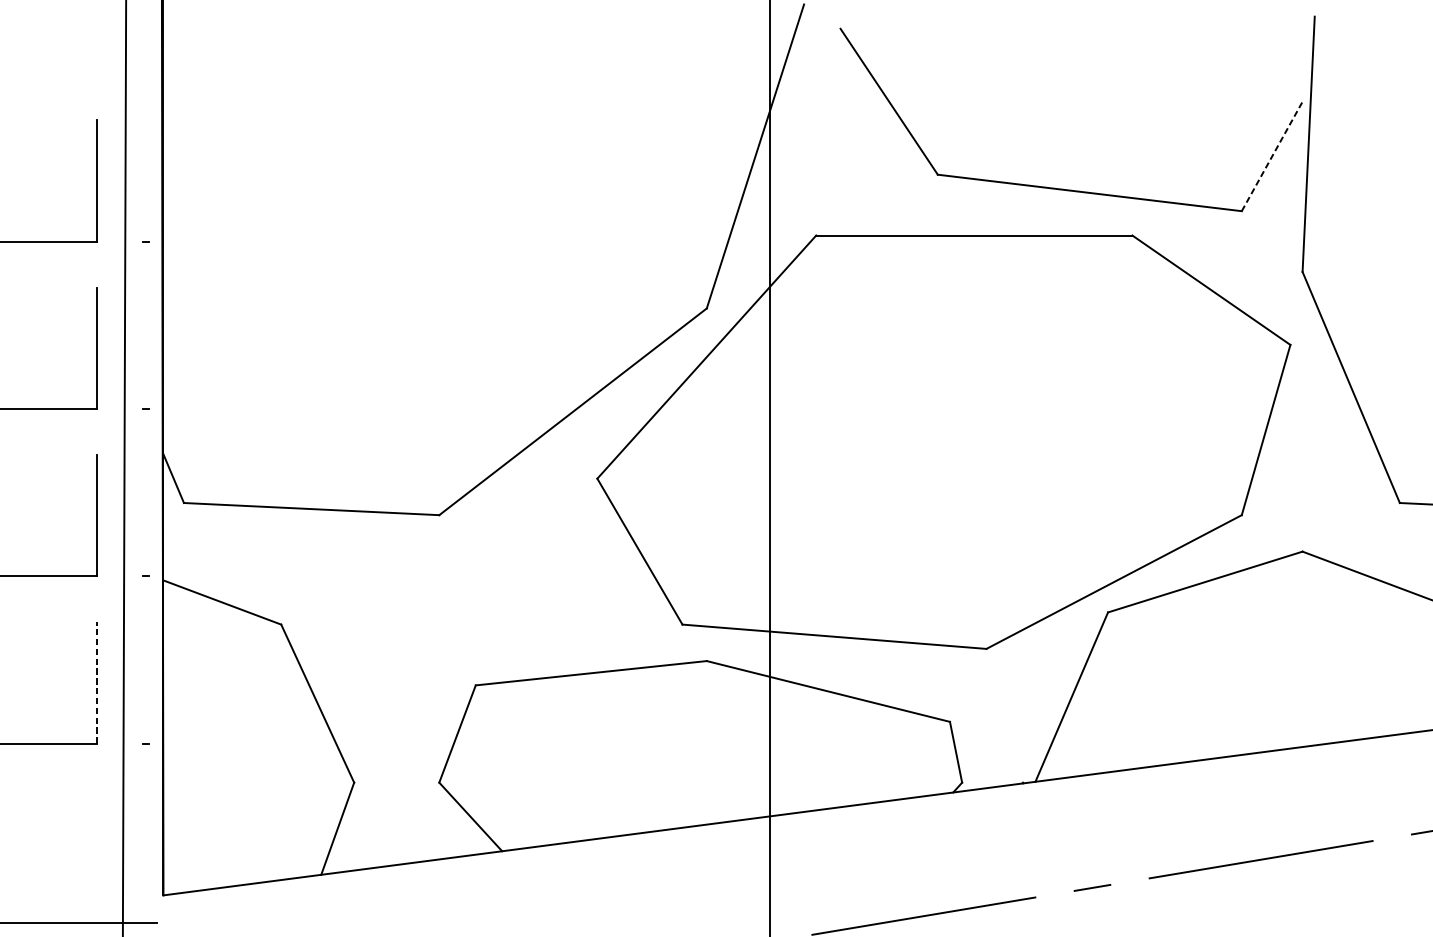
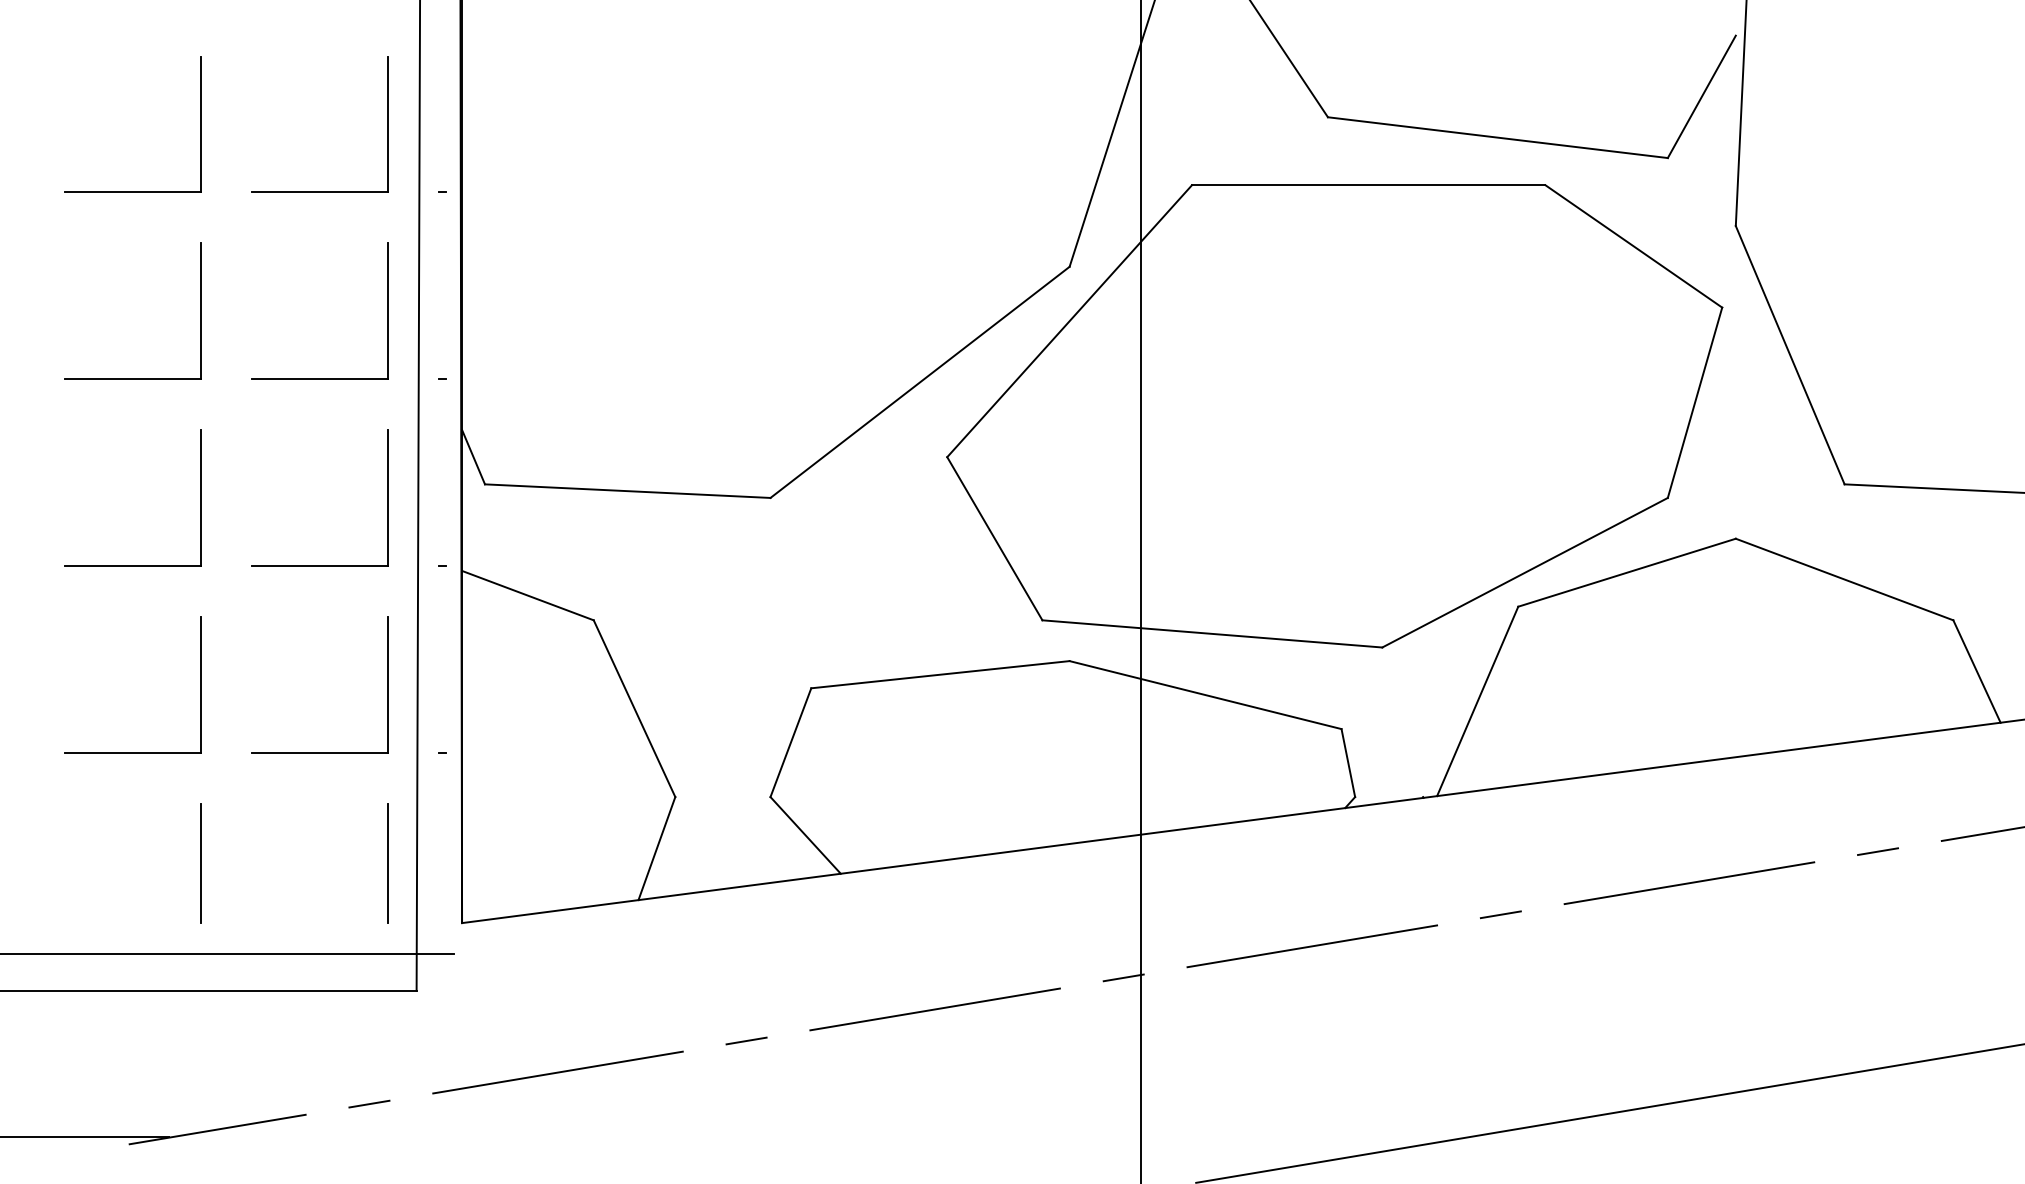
line: (1271, 156) -> (1701, 96), dashed -> solid
line: (97, 682) -> (388, 685), dashed -> solid
line: (97, 842) -> (388, 863), added

